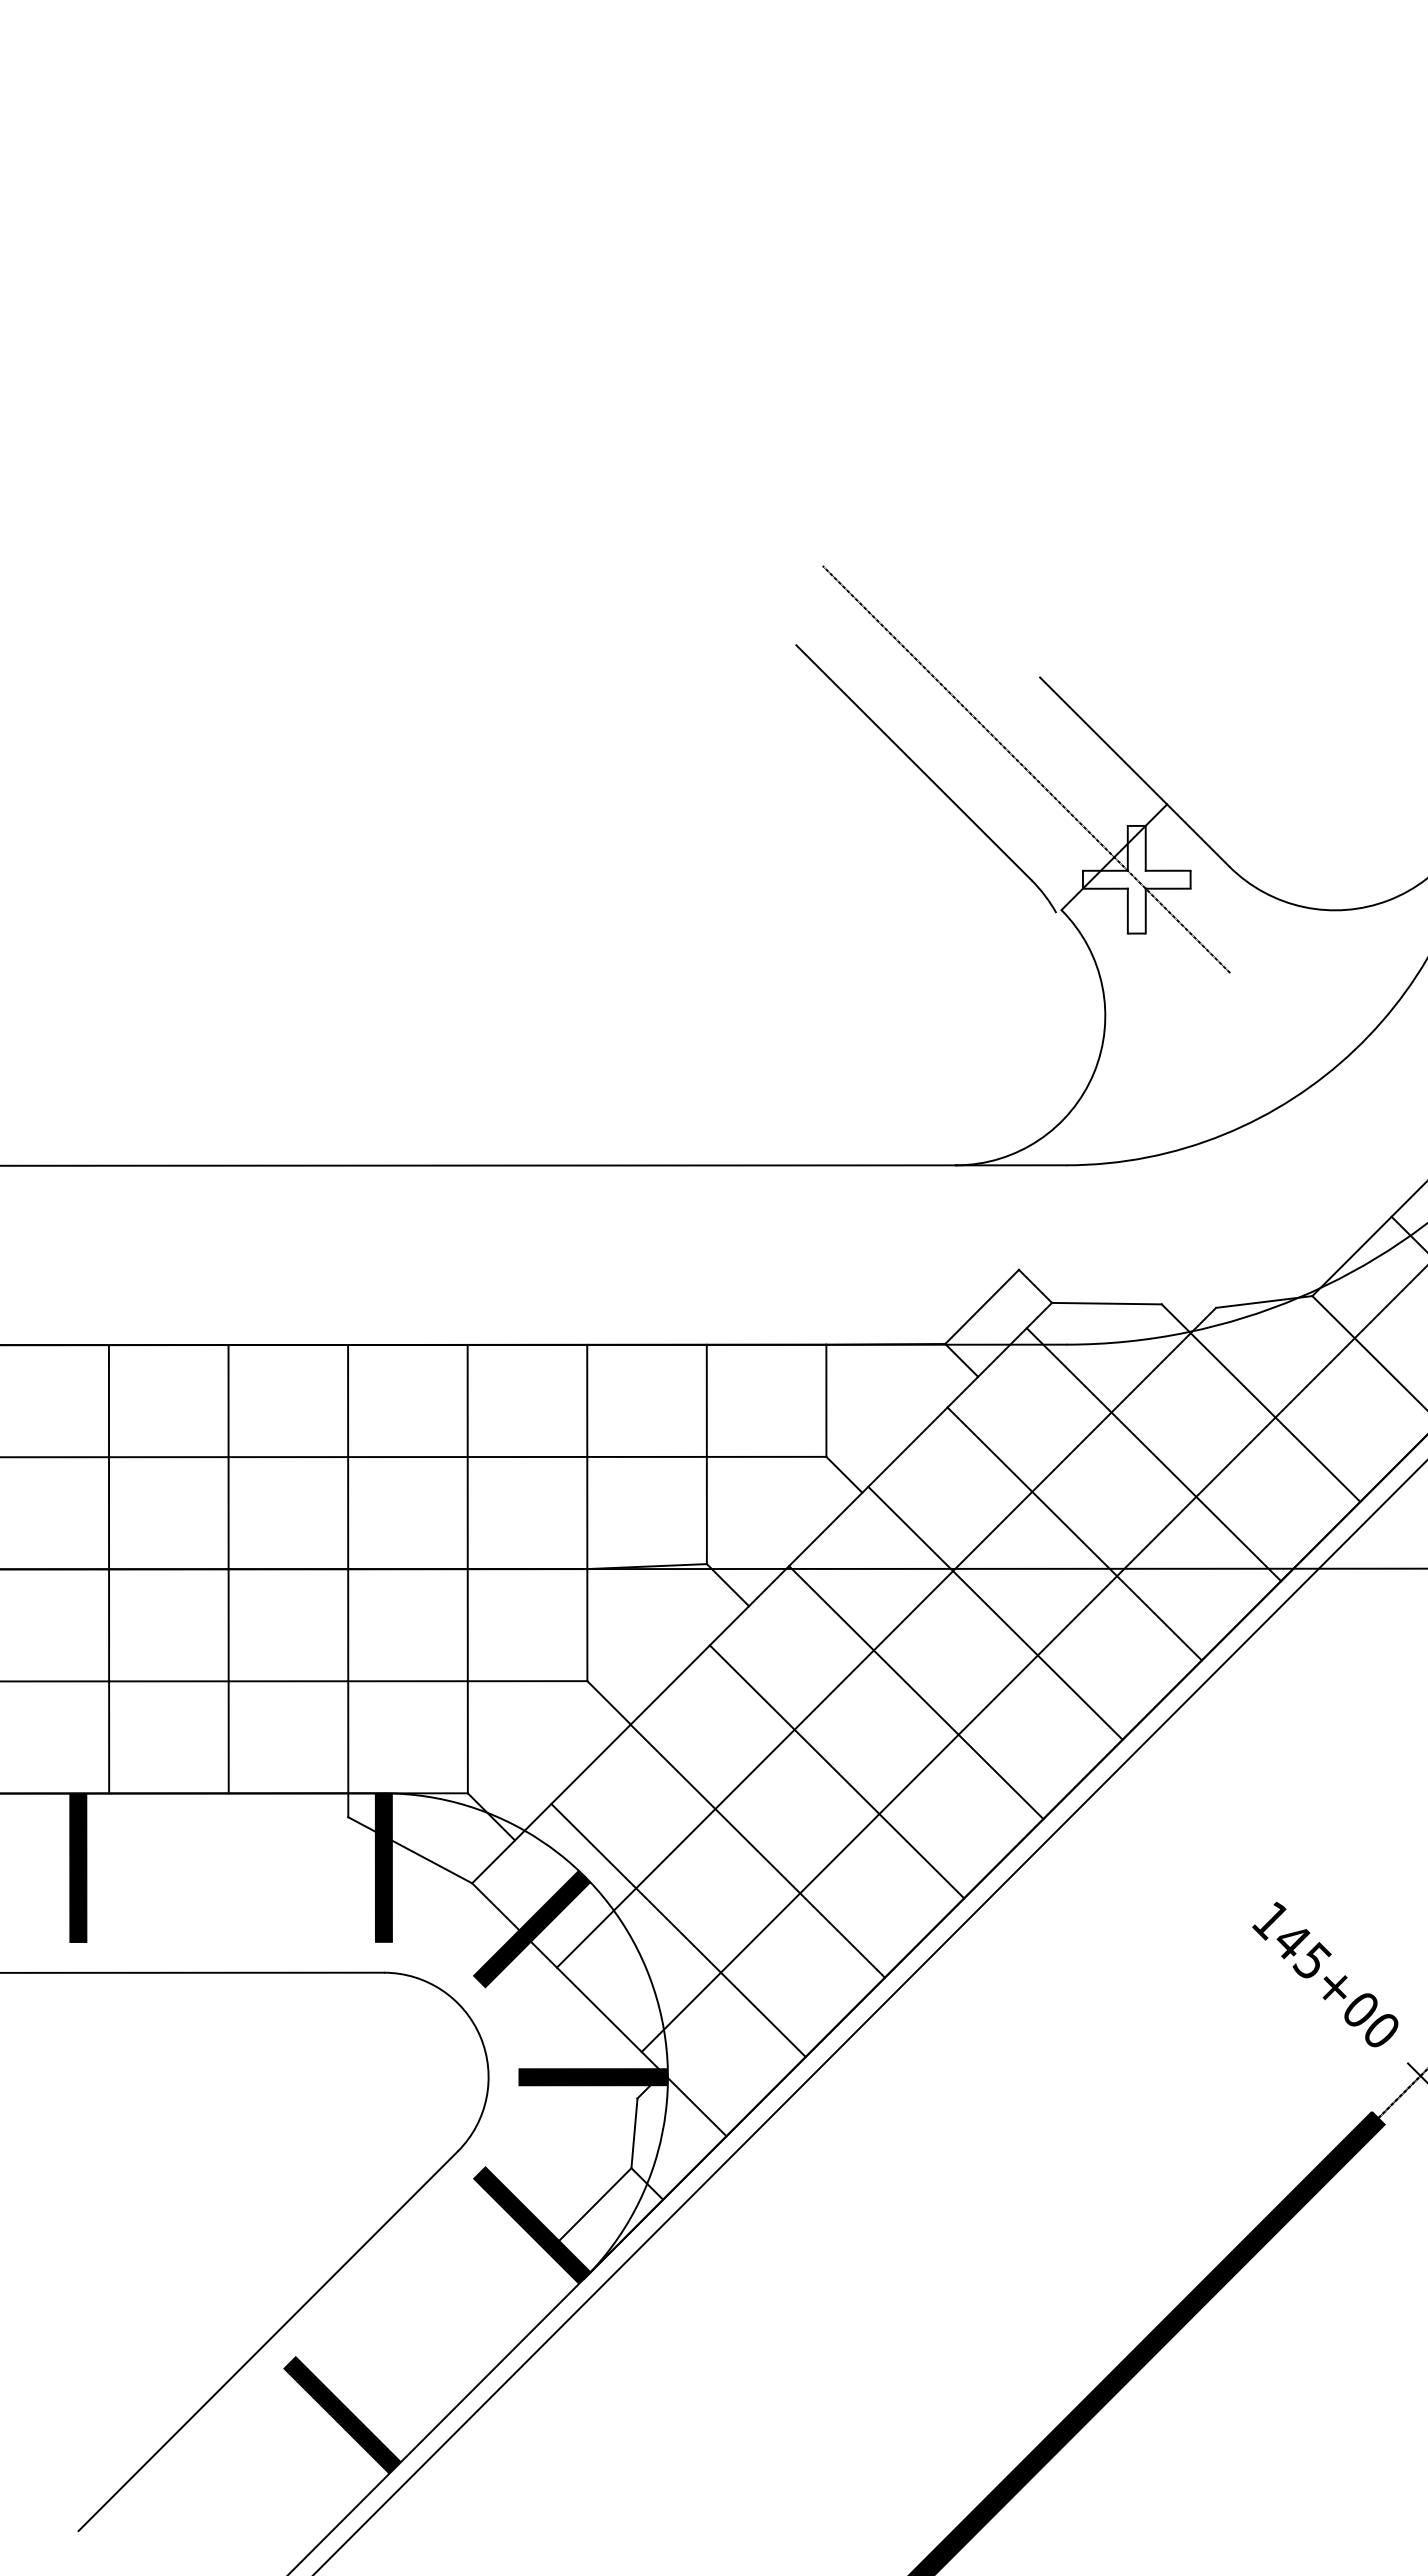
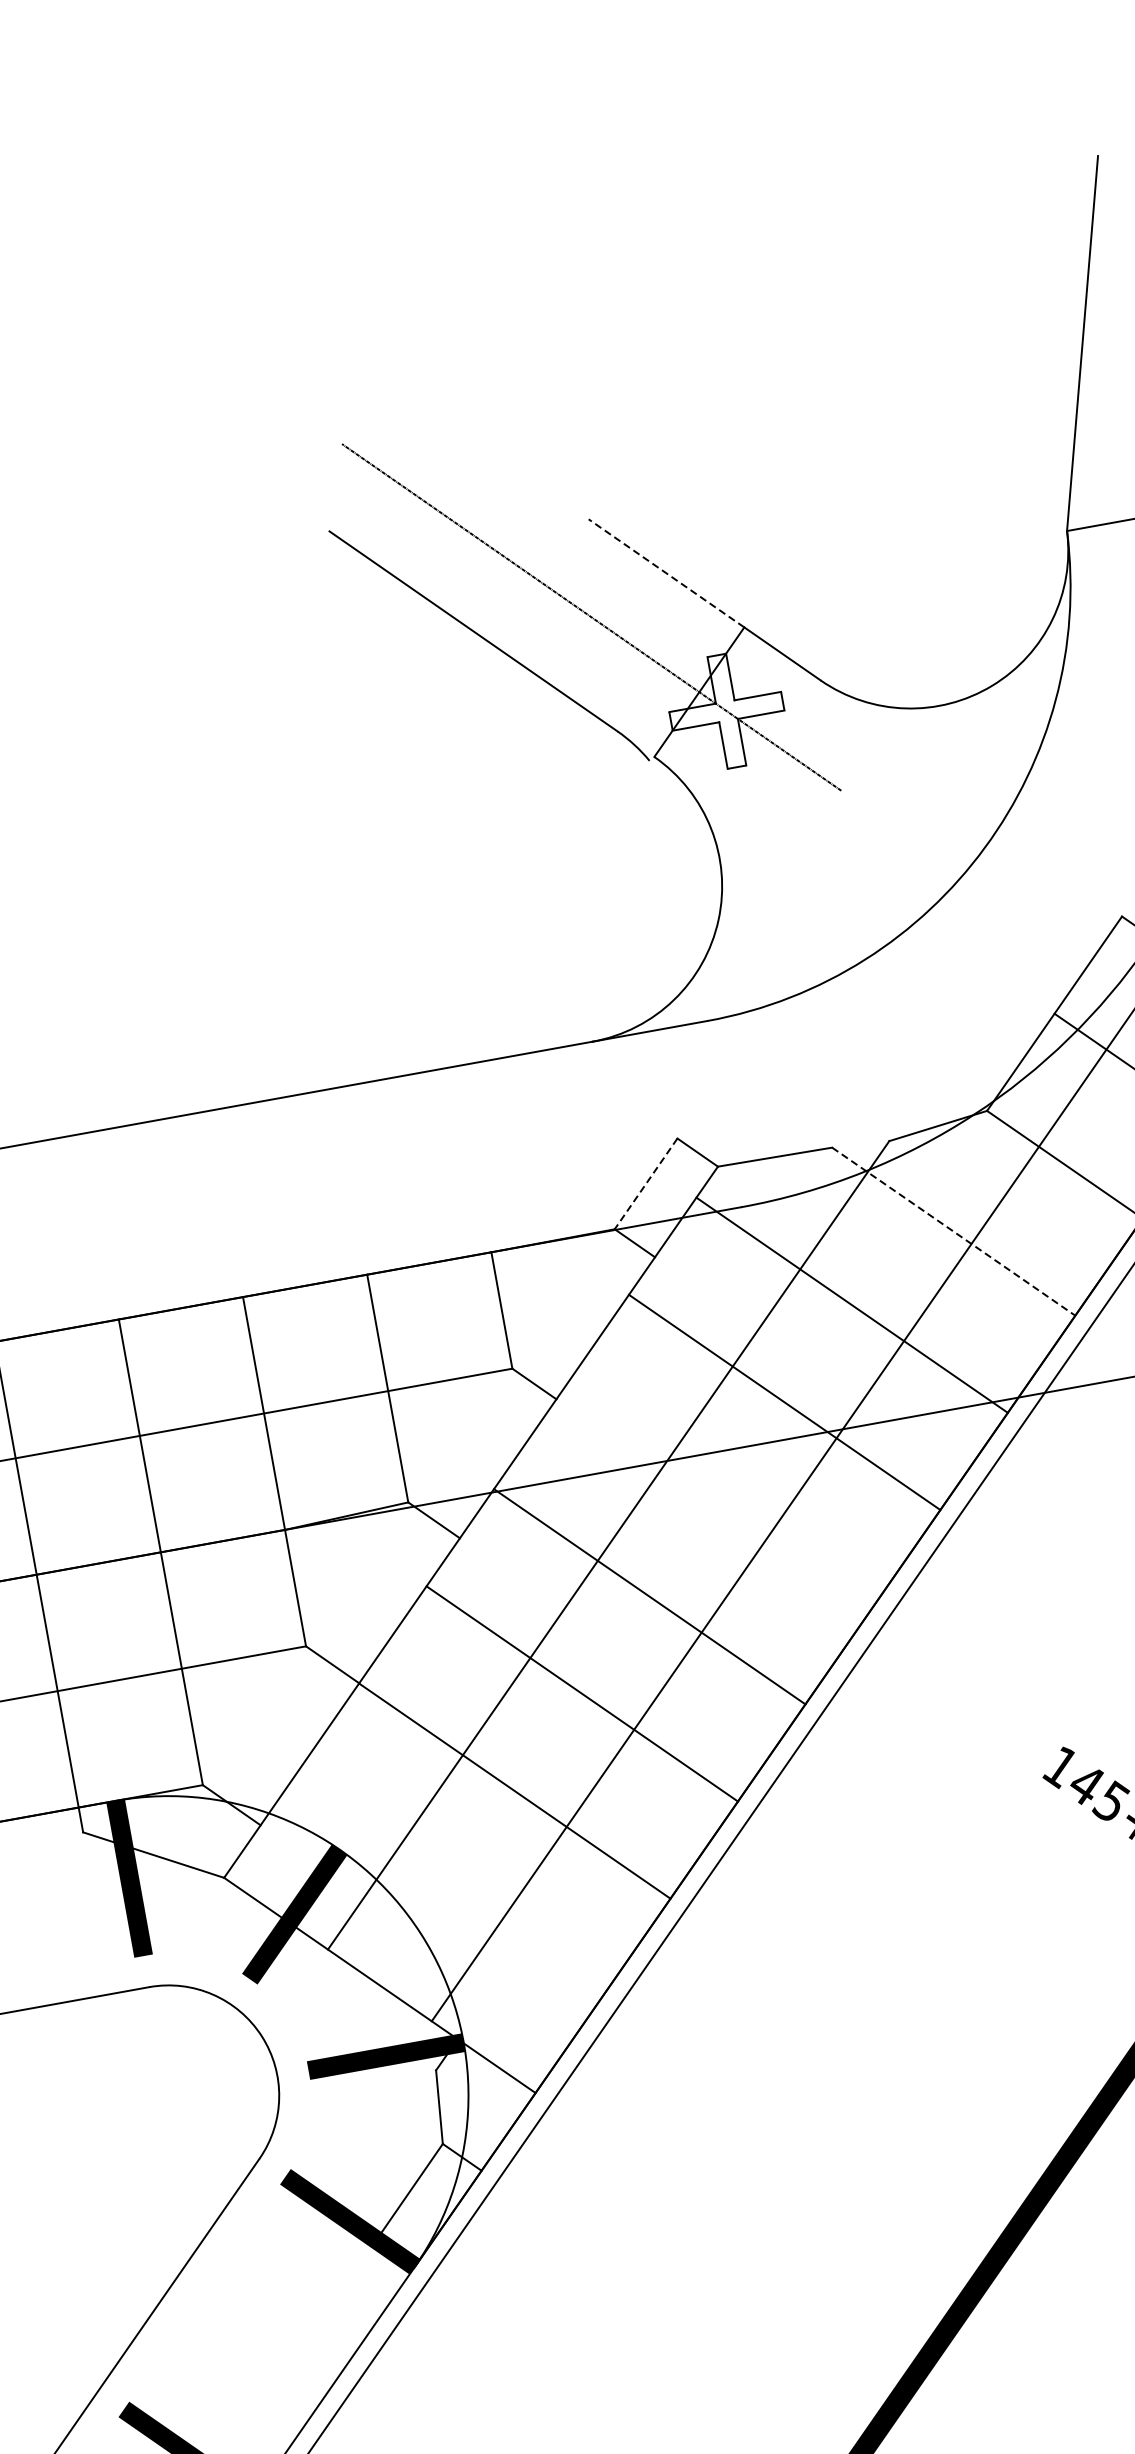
line: (1103, 740) -> (666, 572), solid -> dashed
line: (981, 1307) -> (645, 1184), solid -> dashed
line: (1261, 1403) -> (954, 1231), solid -> dashed
line: (995, 1612) -> (717, 1498), removed
line: (678, 1930) -> (447, 1888), removed

